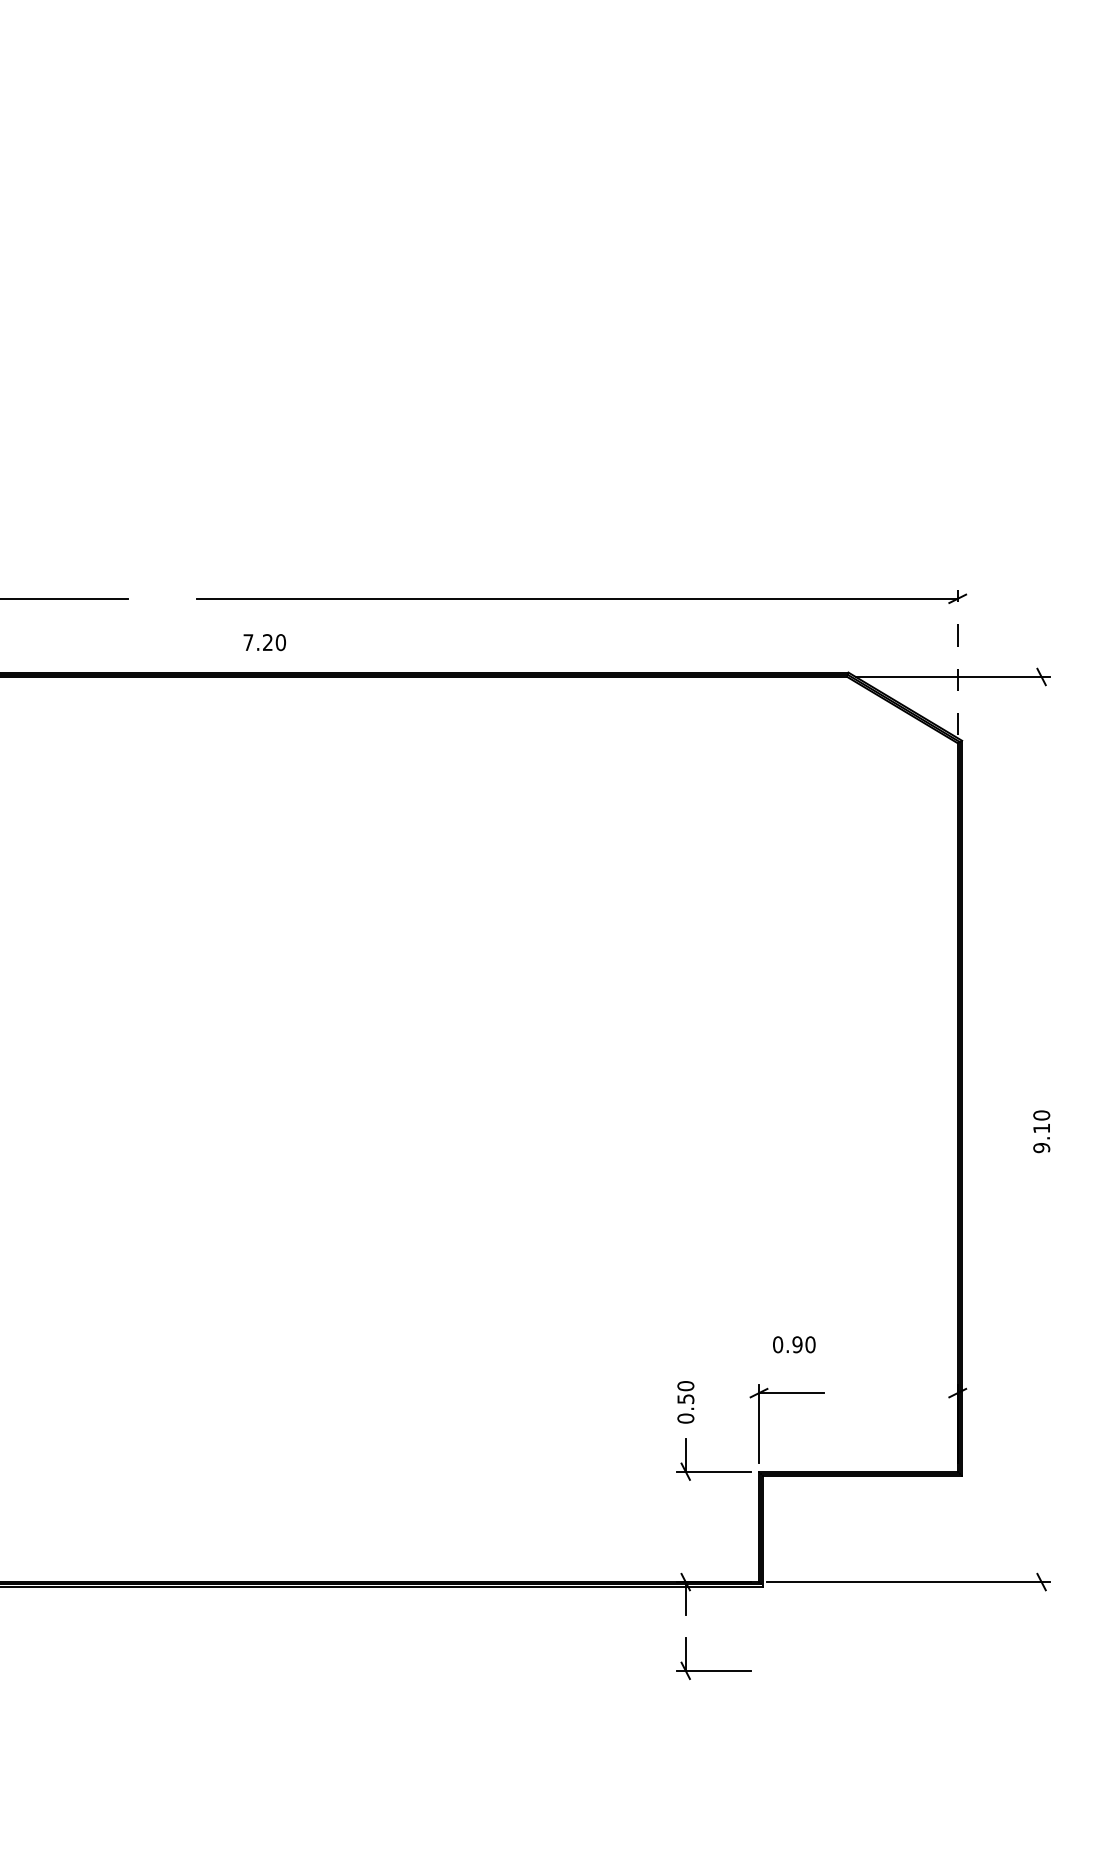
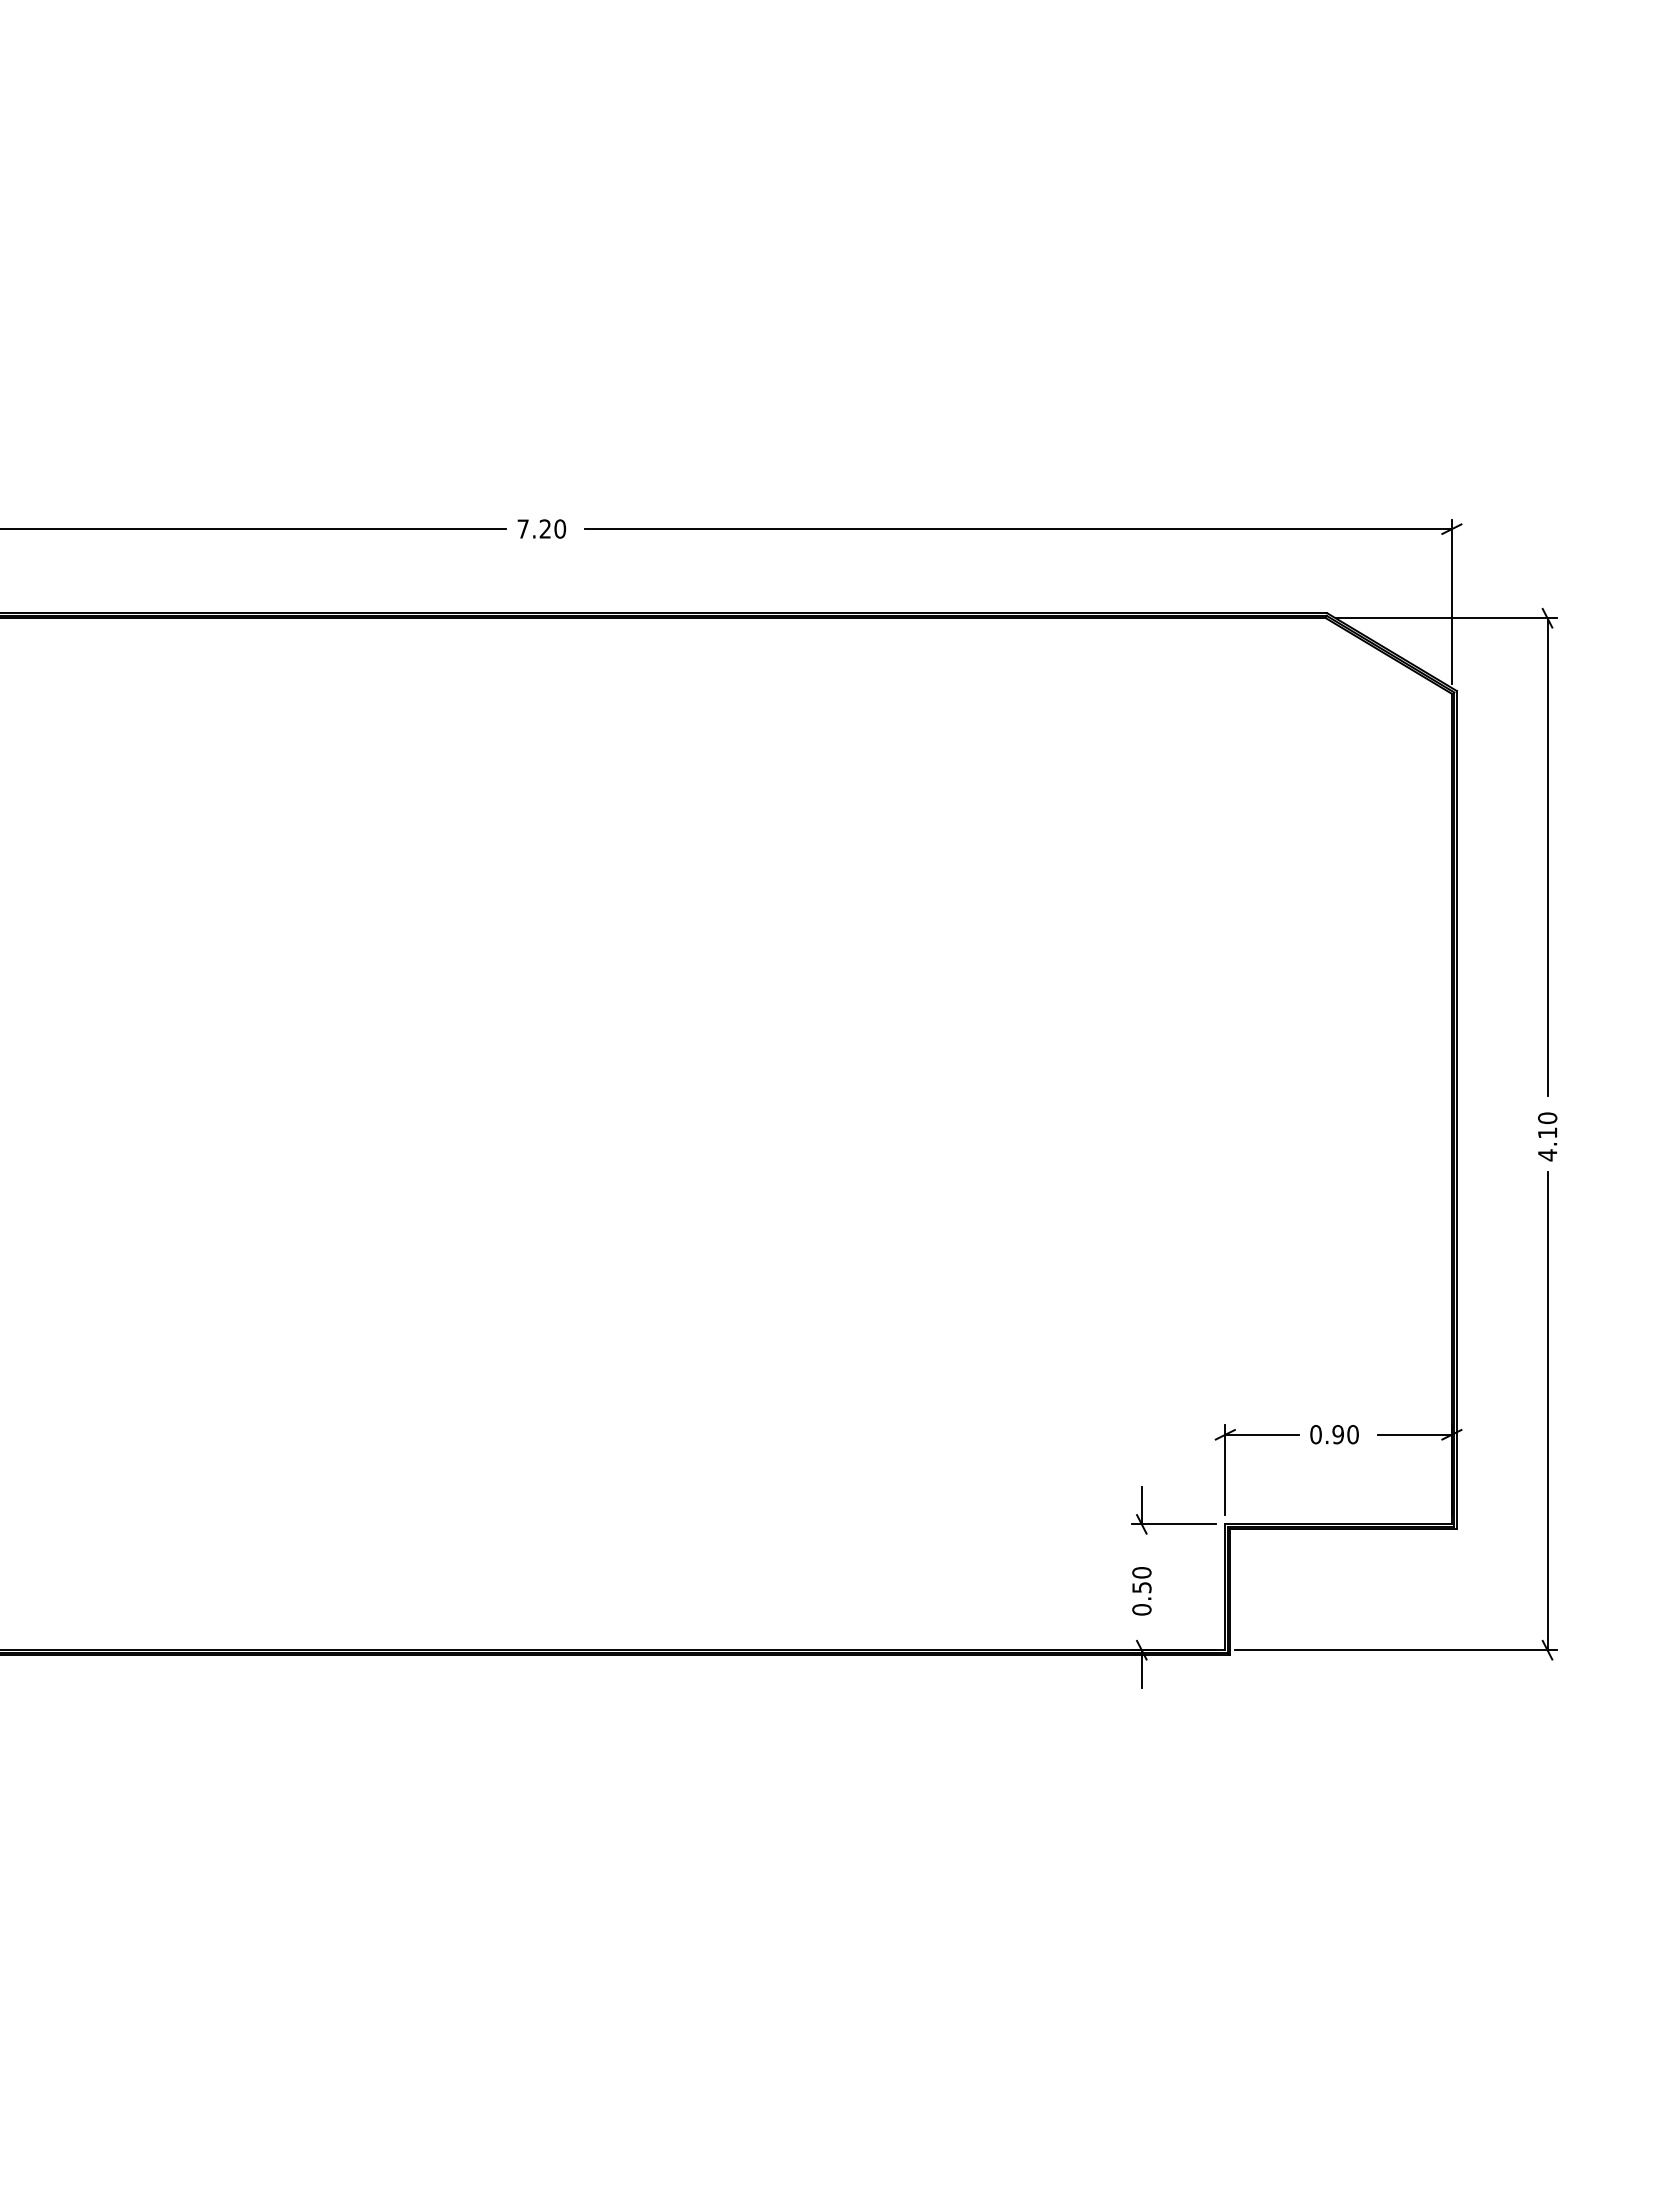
text: (264, 642) -> (541, 528), moved
line: (957, 662) -> (1451, 601), dashed -> solid
line: (1041, 886) -> (1547, 857), added
text: (1041, 1148) -> (1547, 1155), 9.10 -> 4.10
text: (794, 1344) -> (1334, 1434), moved
line: (1041, 1372) -> (1547, 1411), added
line: (924, 1392) -> (1414, 1434), added
text: (685, 1402) -> (1141, 1591), moved
part: (713, 1670) -> (1173, 1750), removed

